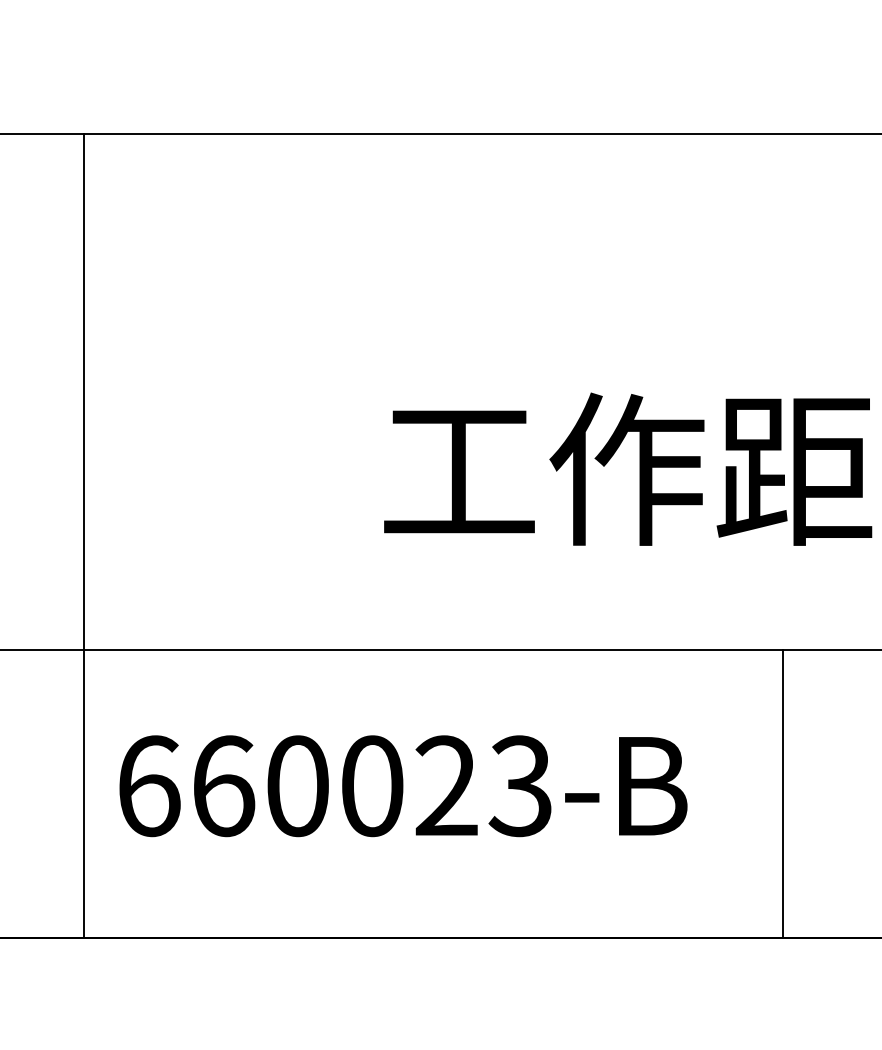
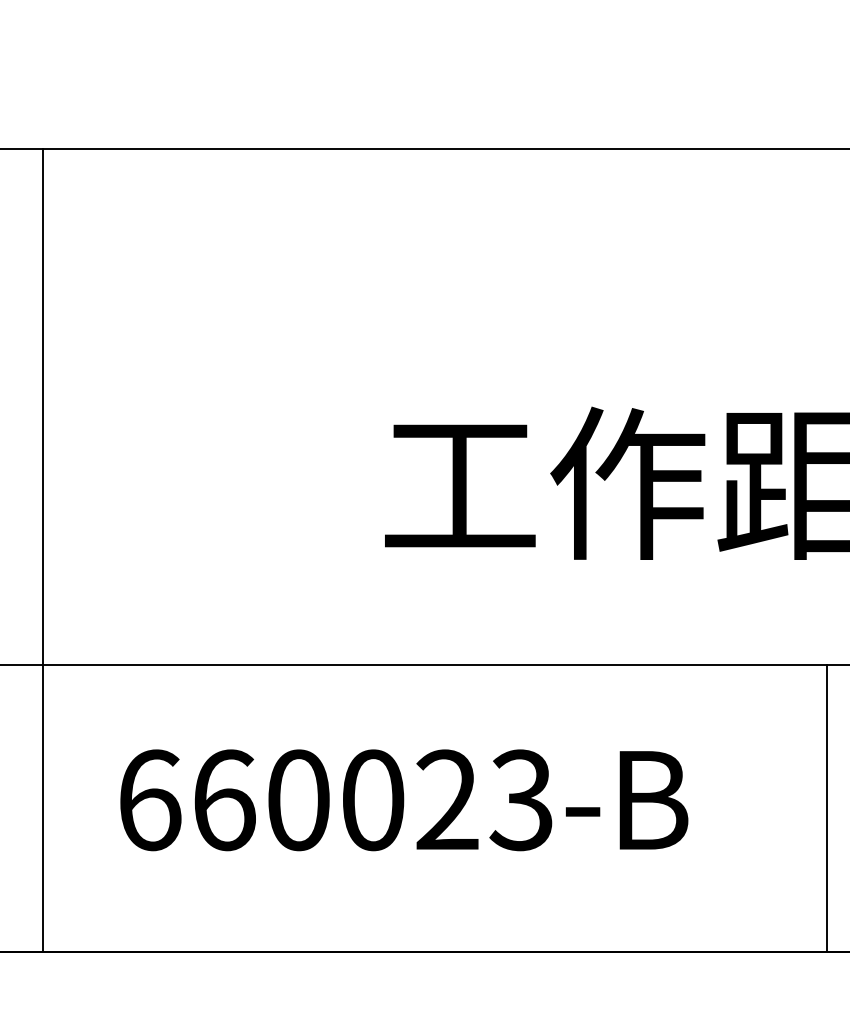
line: (84, 535) -> (43, 549), moved
line: (783, 793) -> (827, 807), moved

